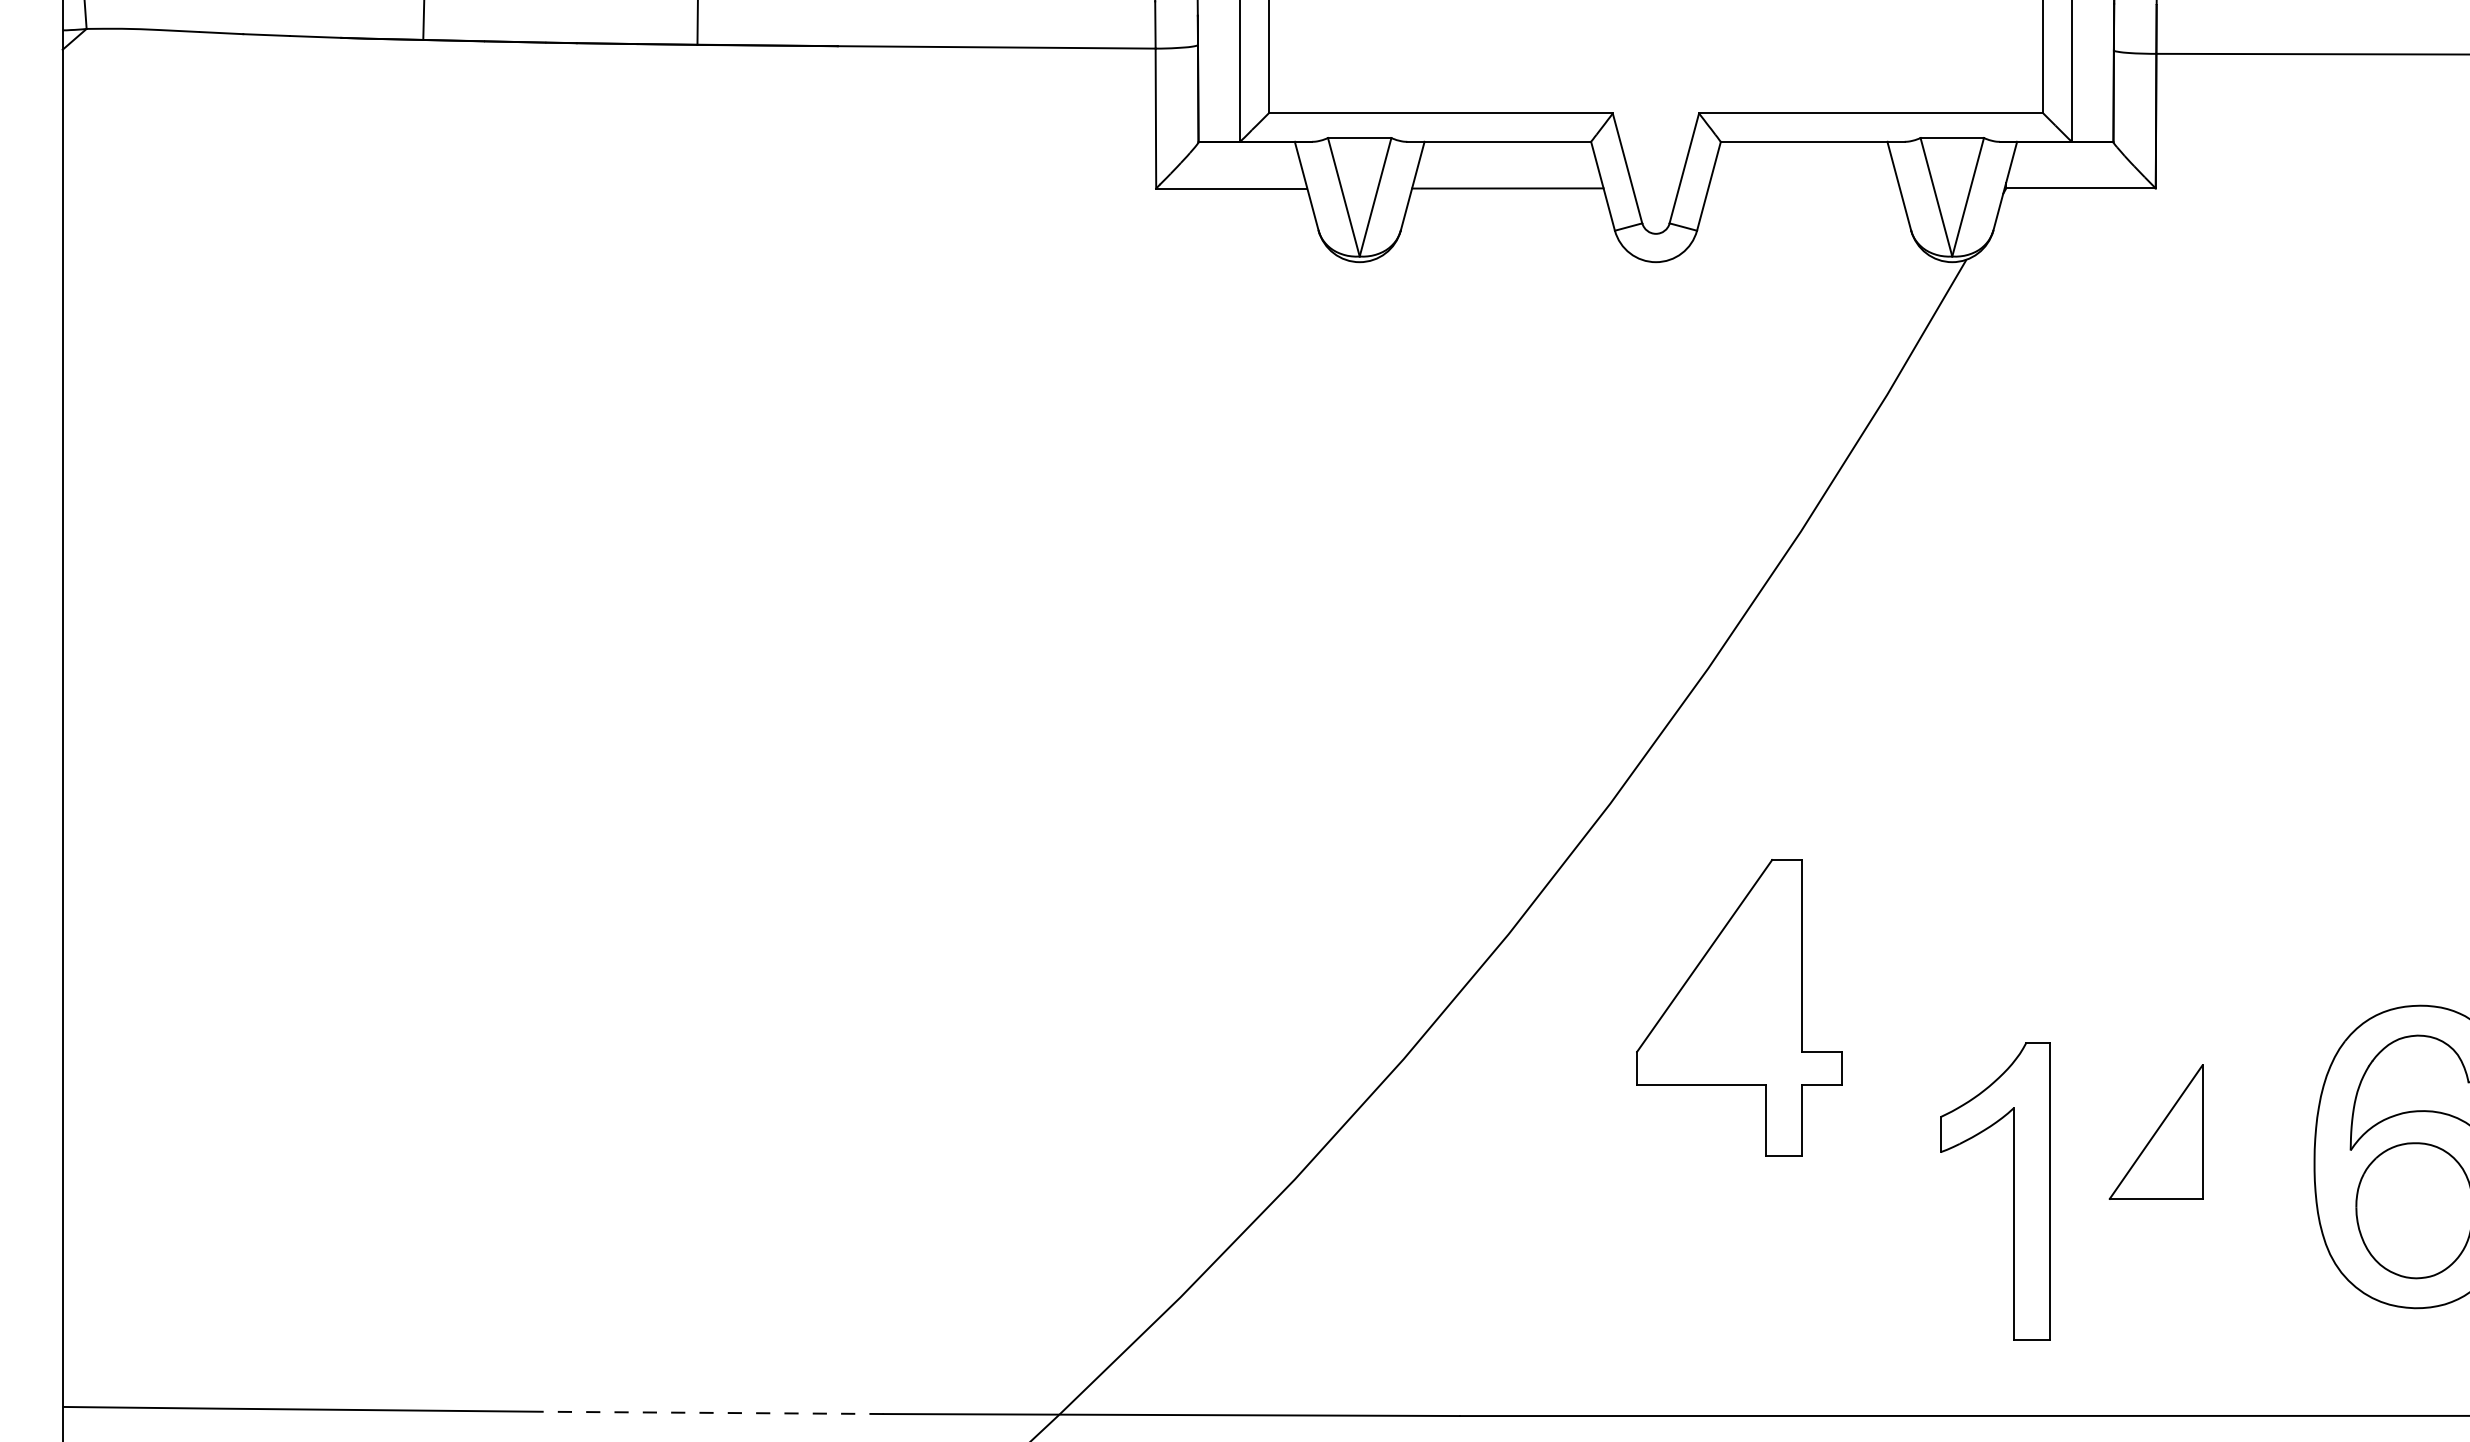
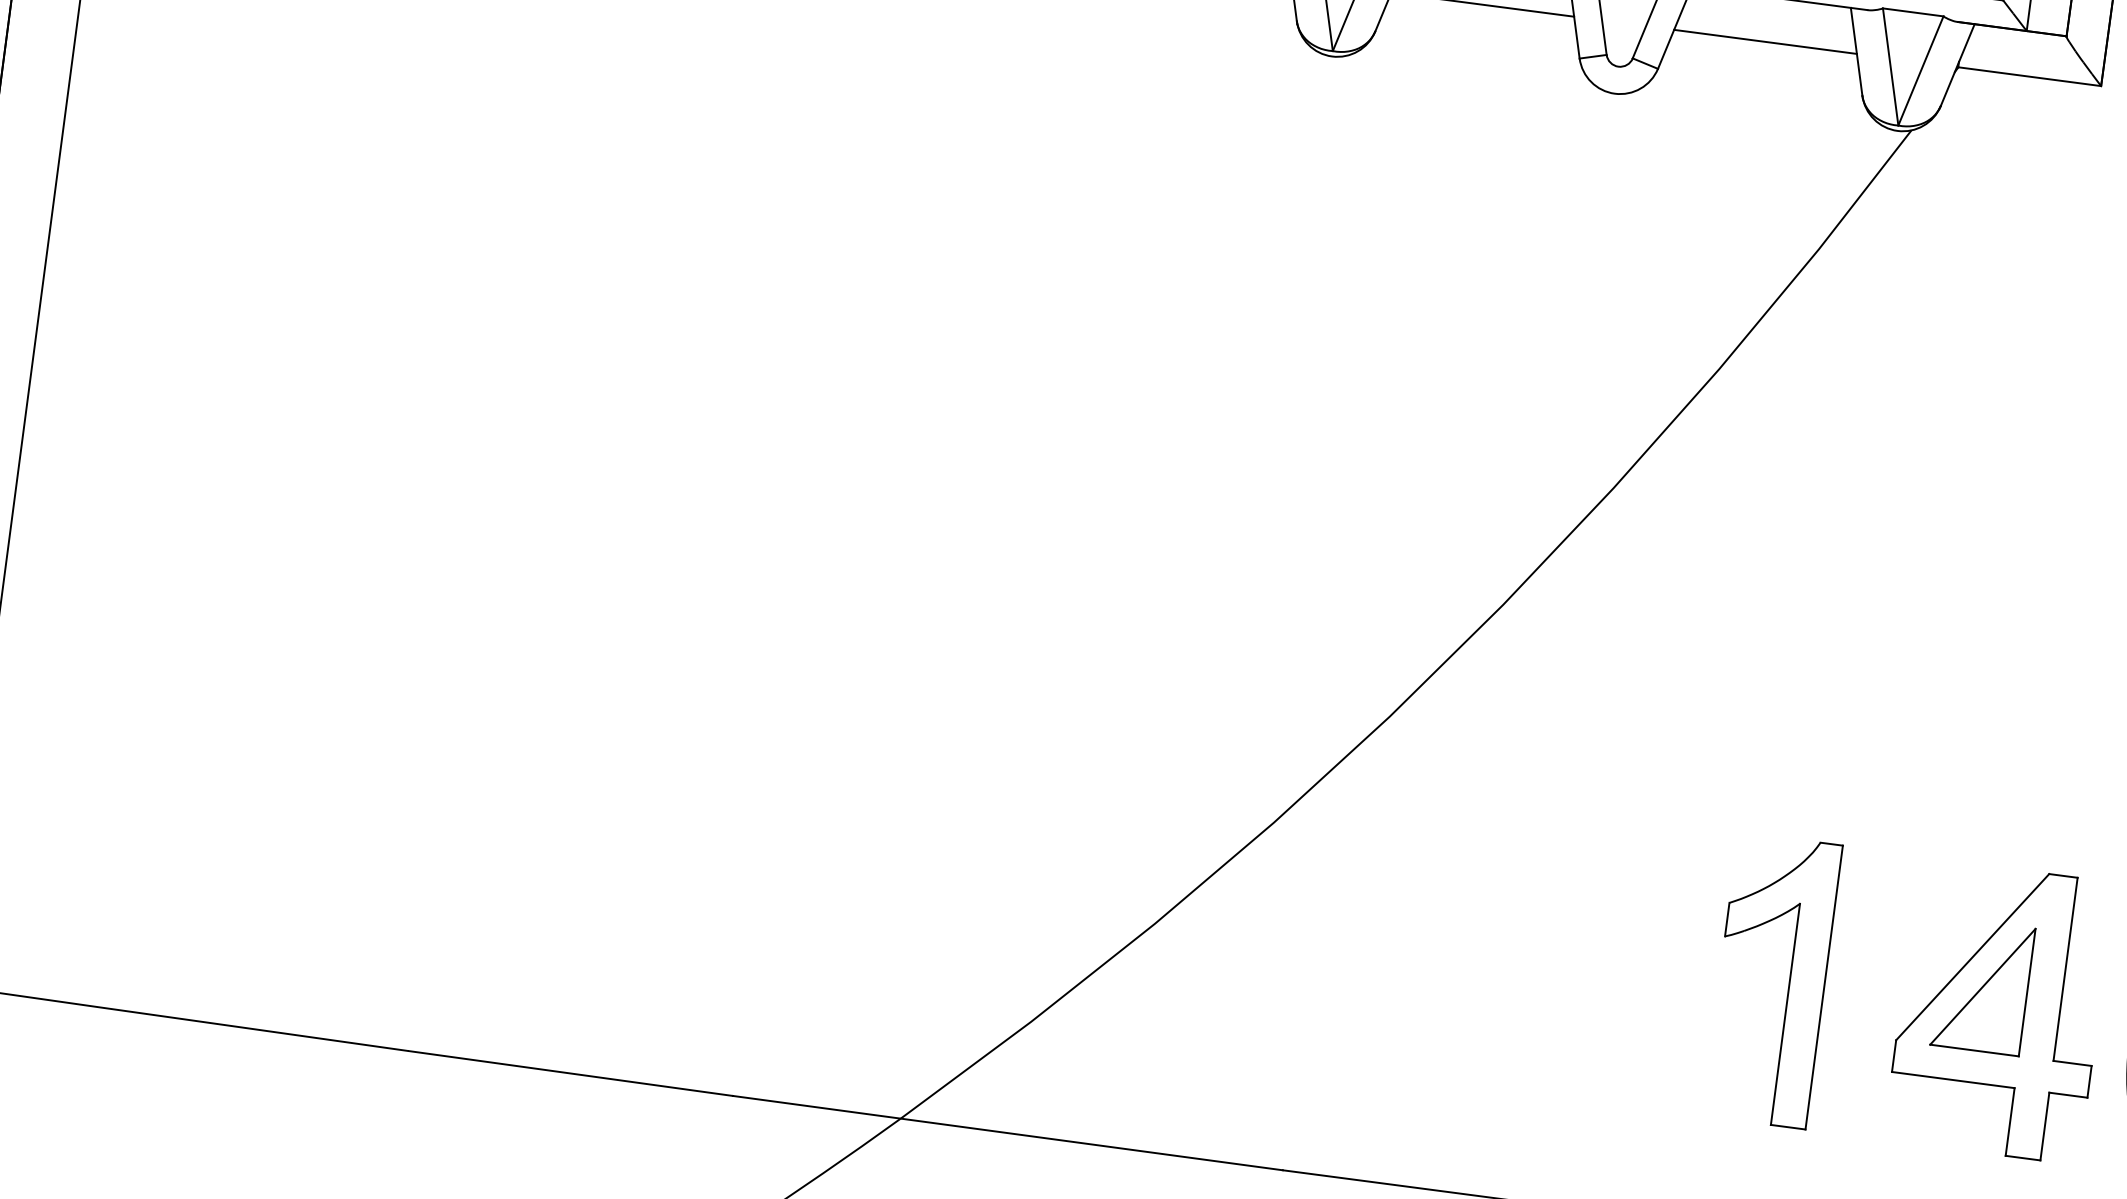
line: (1803, 188) -> (1764, 41), added
part: (1739, 1007) -> (1999, 1010), moved
part: (2013, 1191) -> (1789, 983), moved
line: (713, 1412) -> (570, 1073), dashed -> solid

